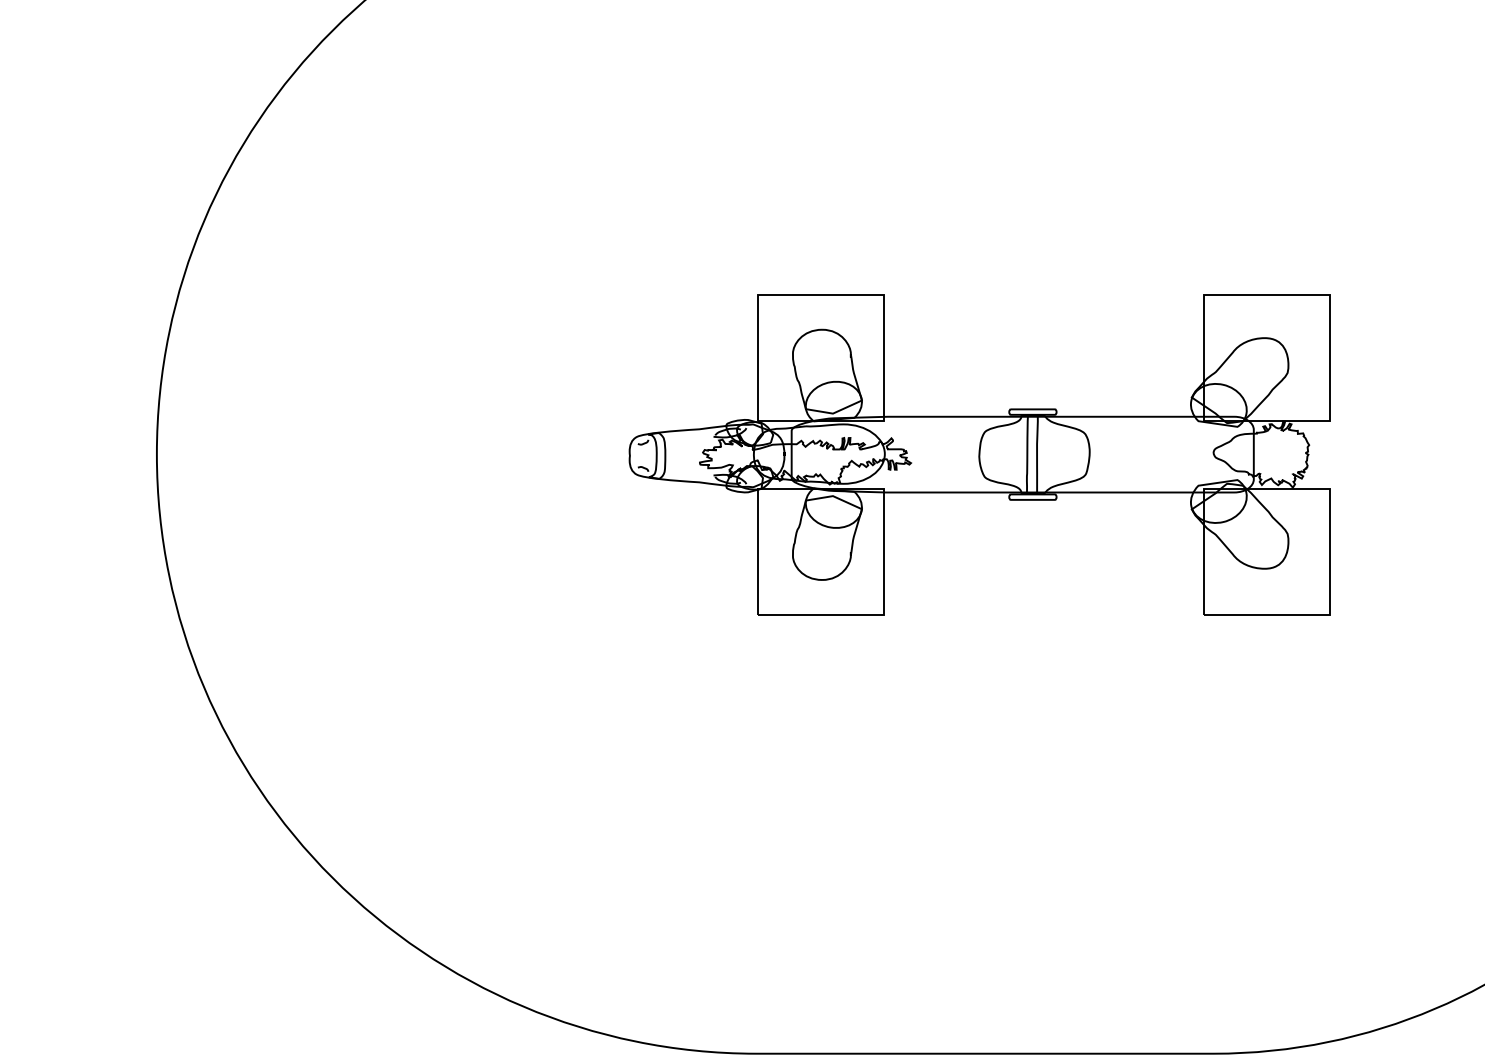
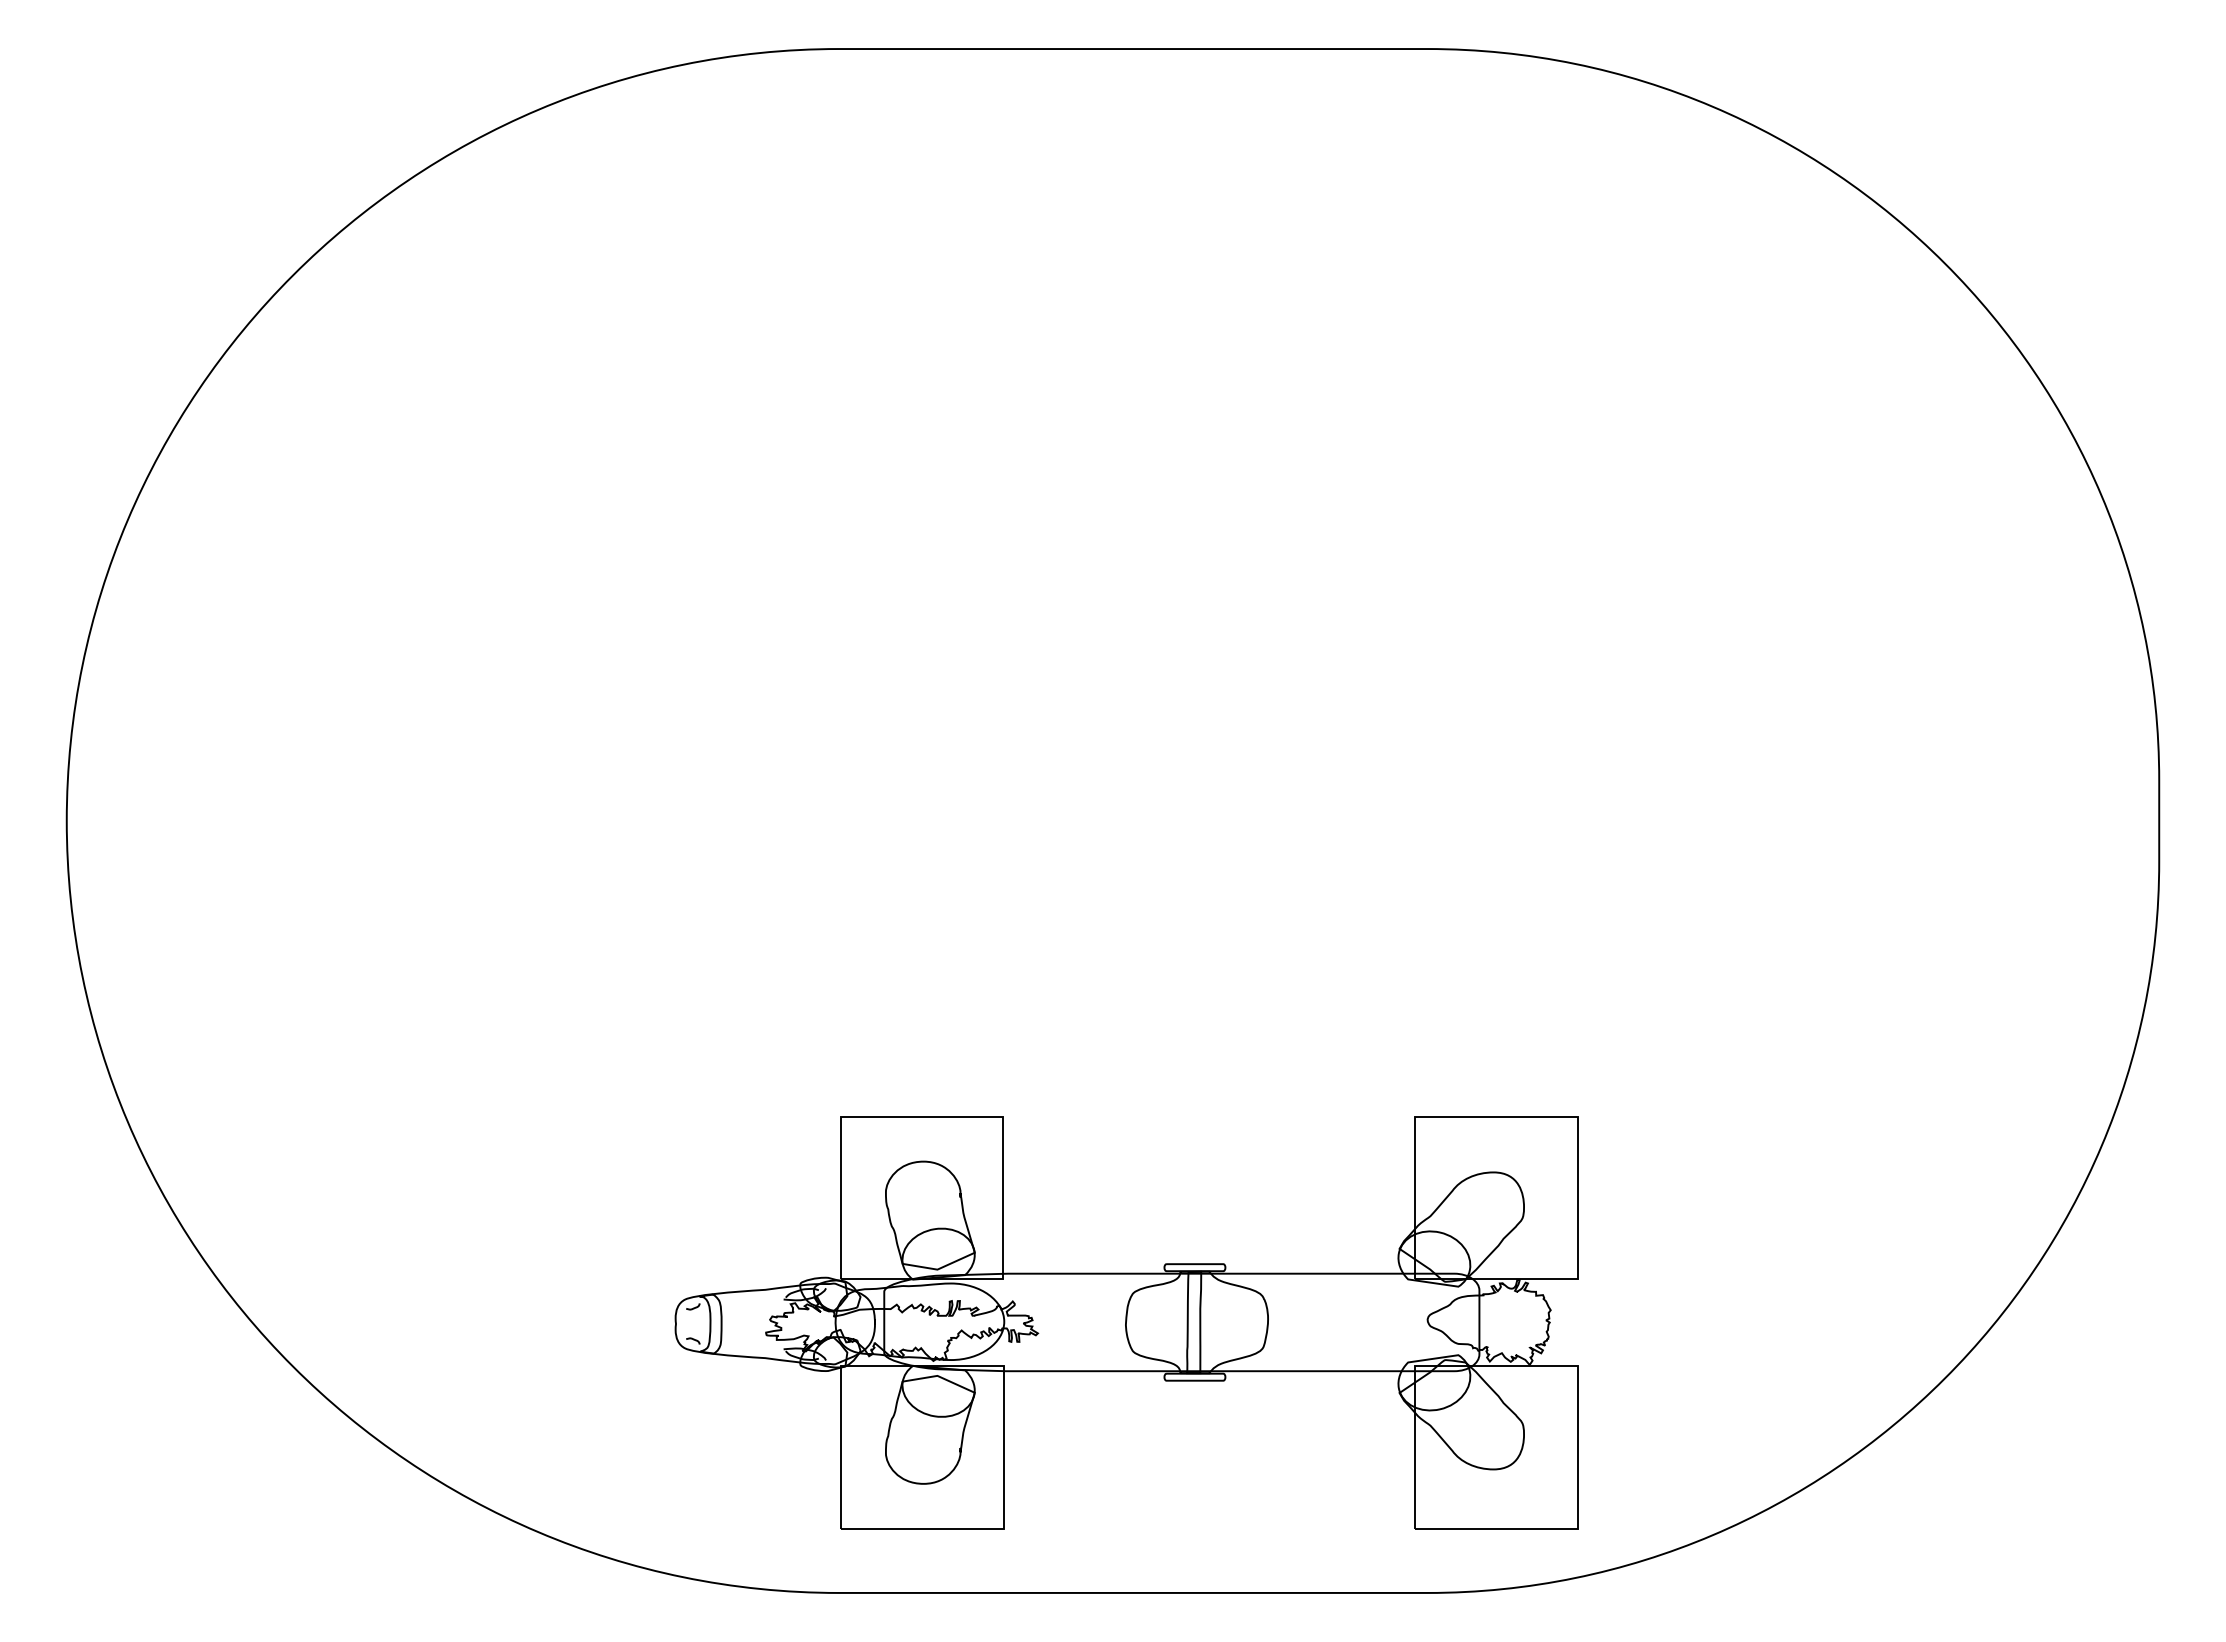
part: (979, 454) -> (1126, 1322), moved

